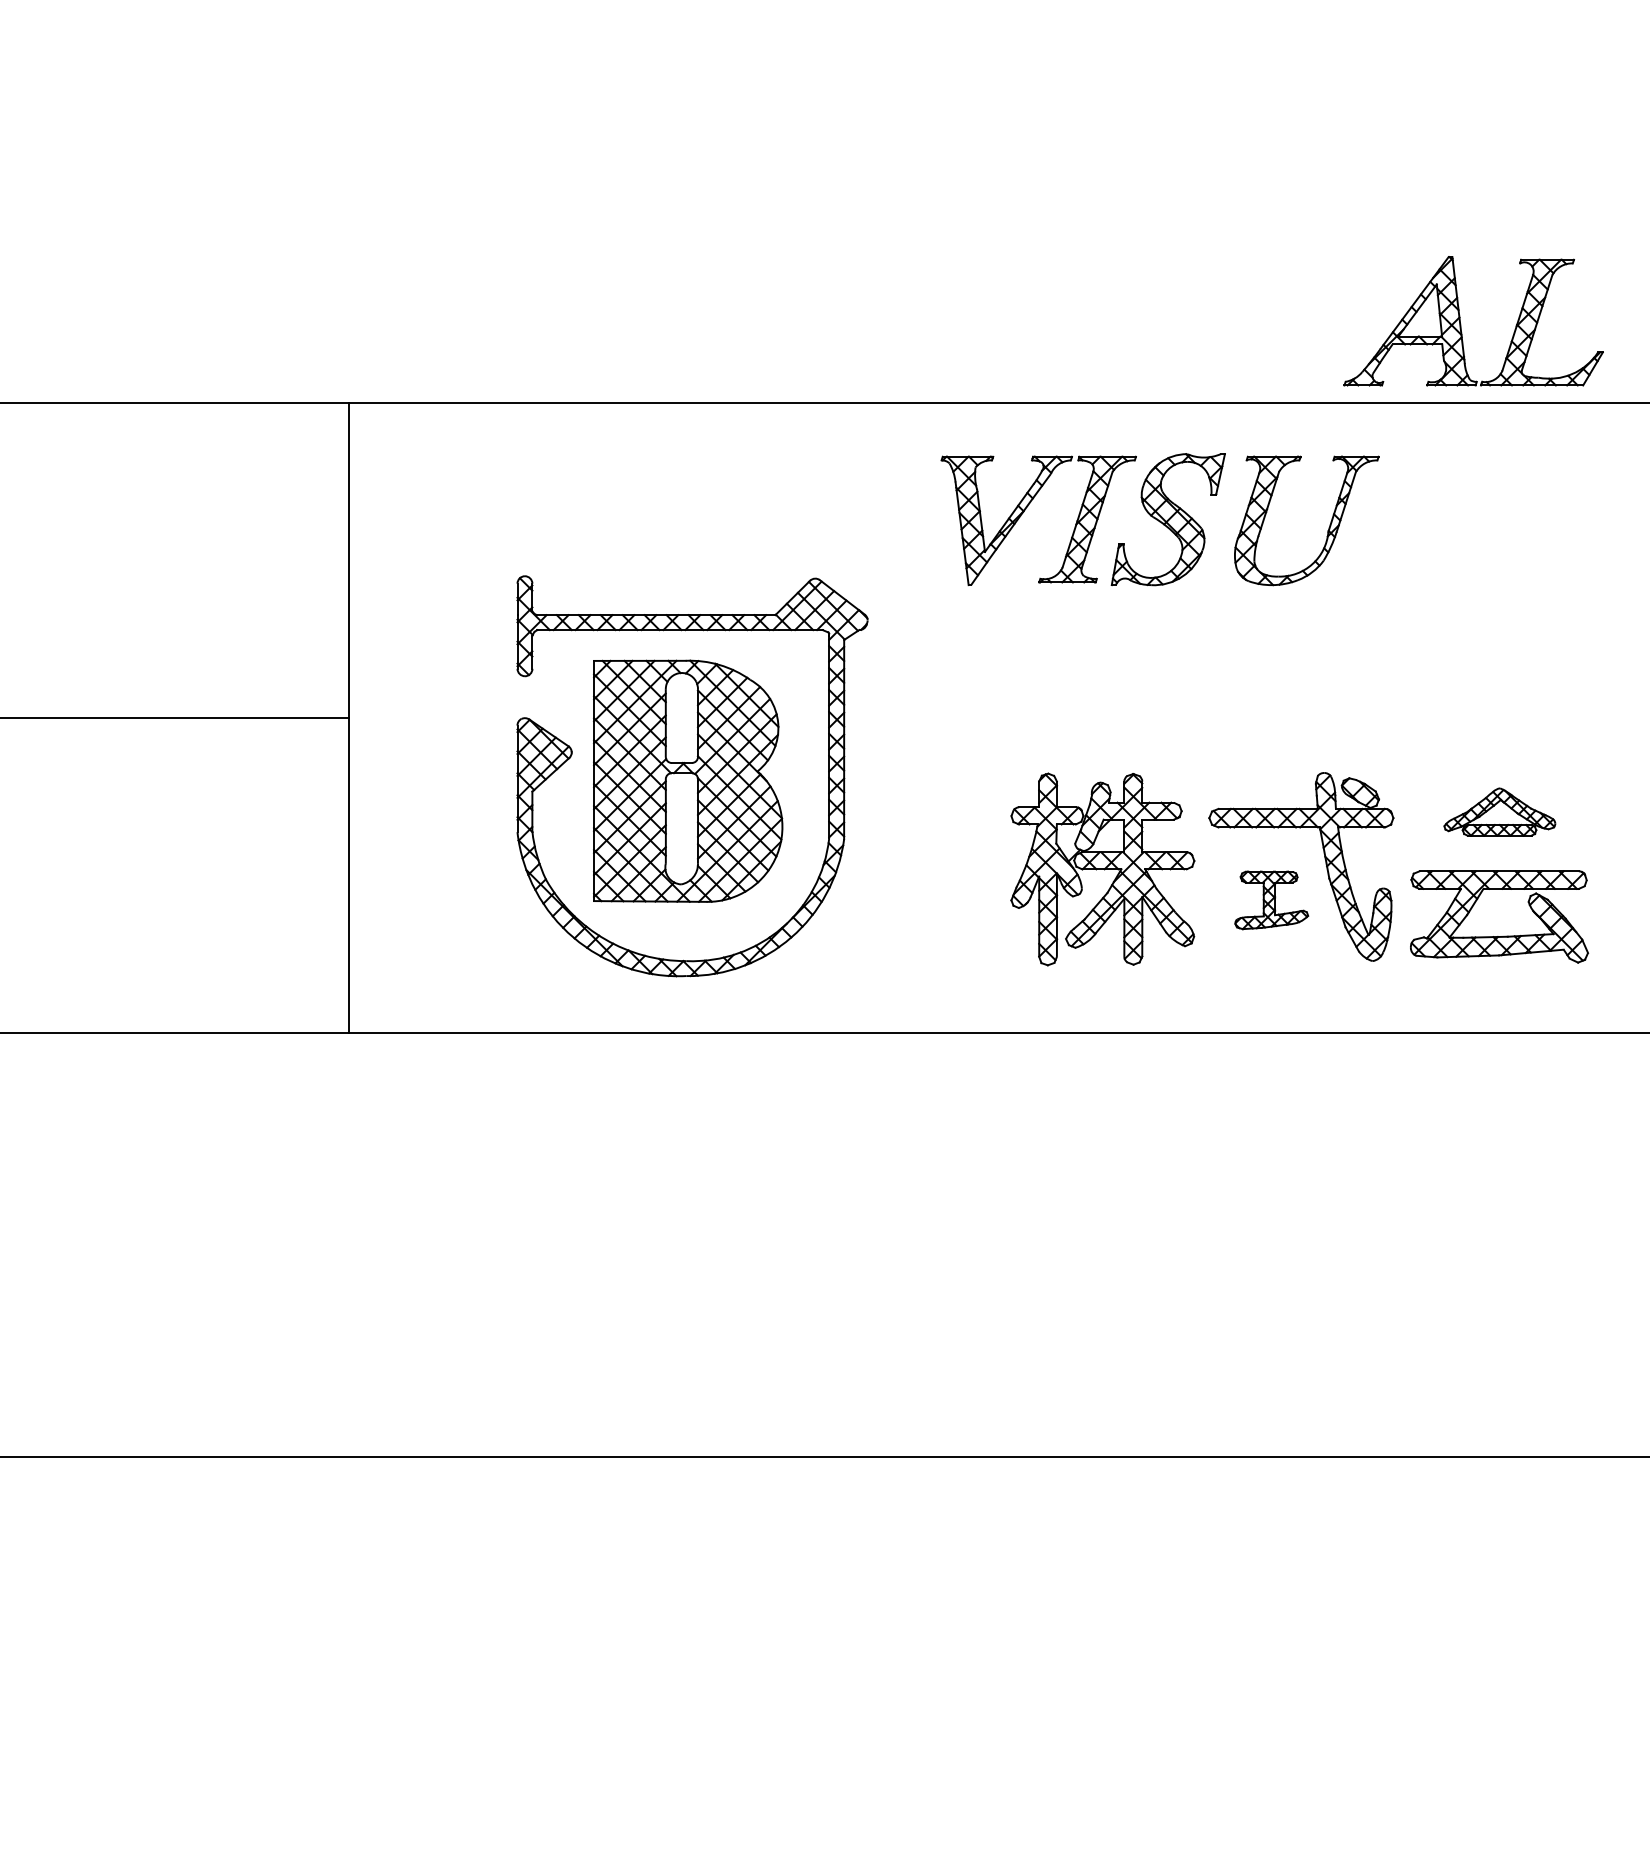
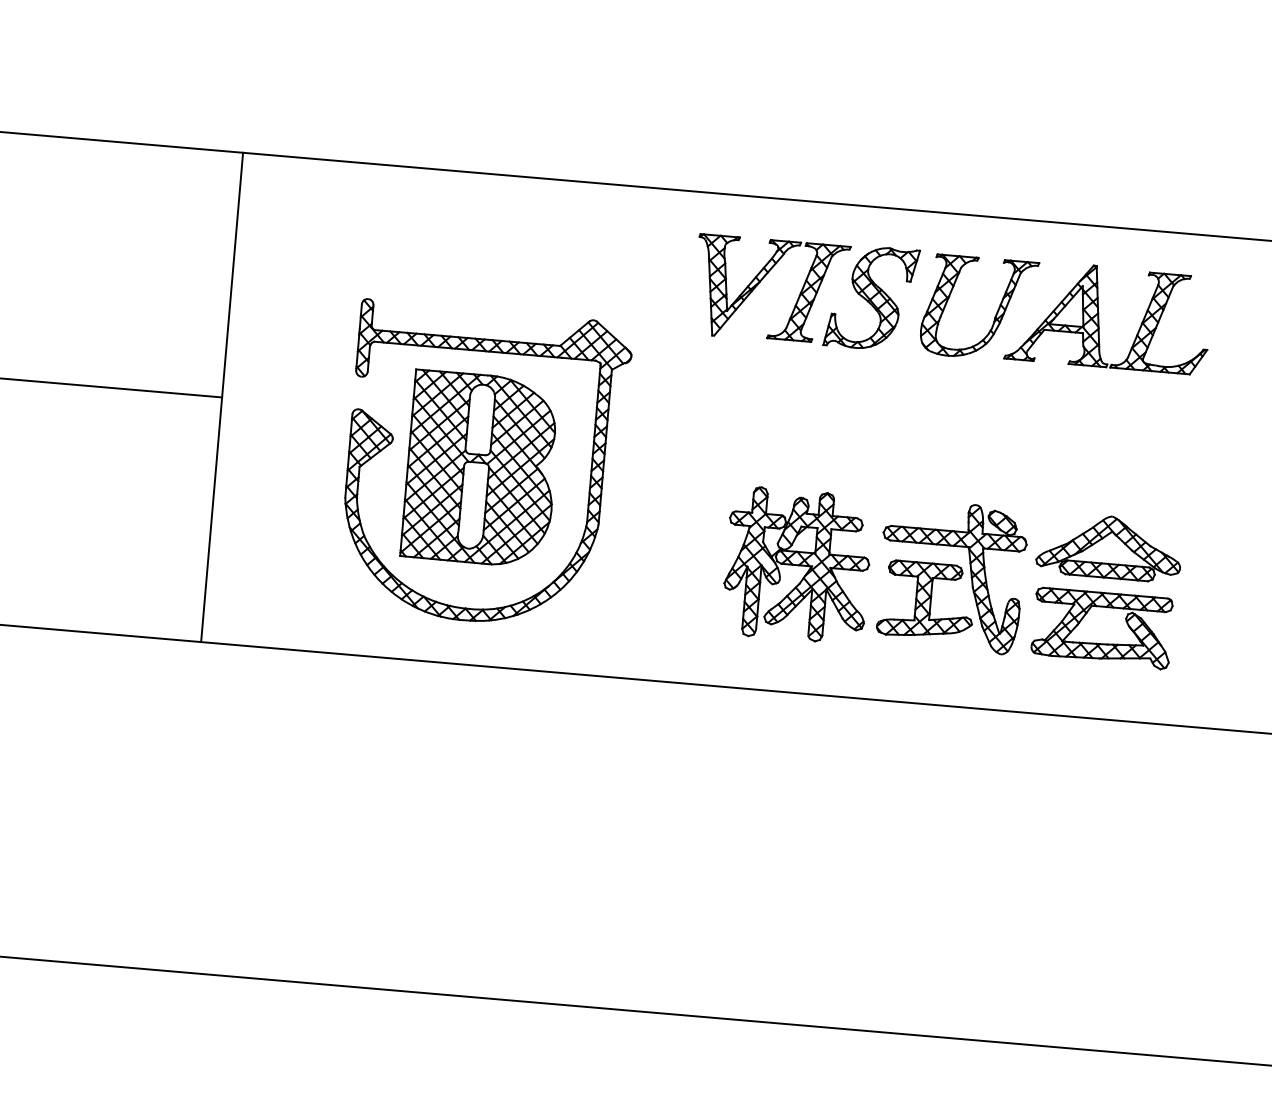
part: (1461, 324) -> (1099, 318), moved
part: (1499, 811) -> (1109, 546), size x1.67
part: (1271, 900) -> (926, 600), size x1.67

